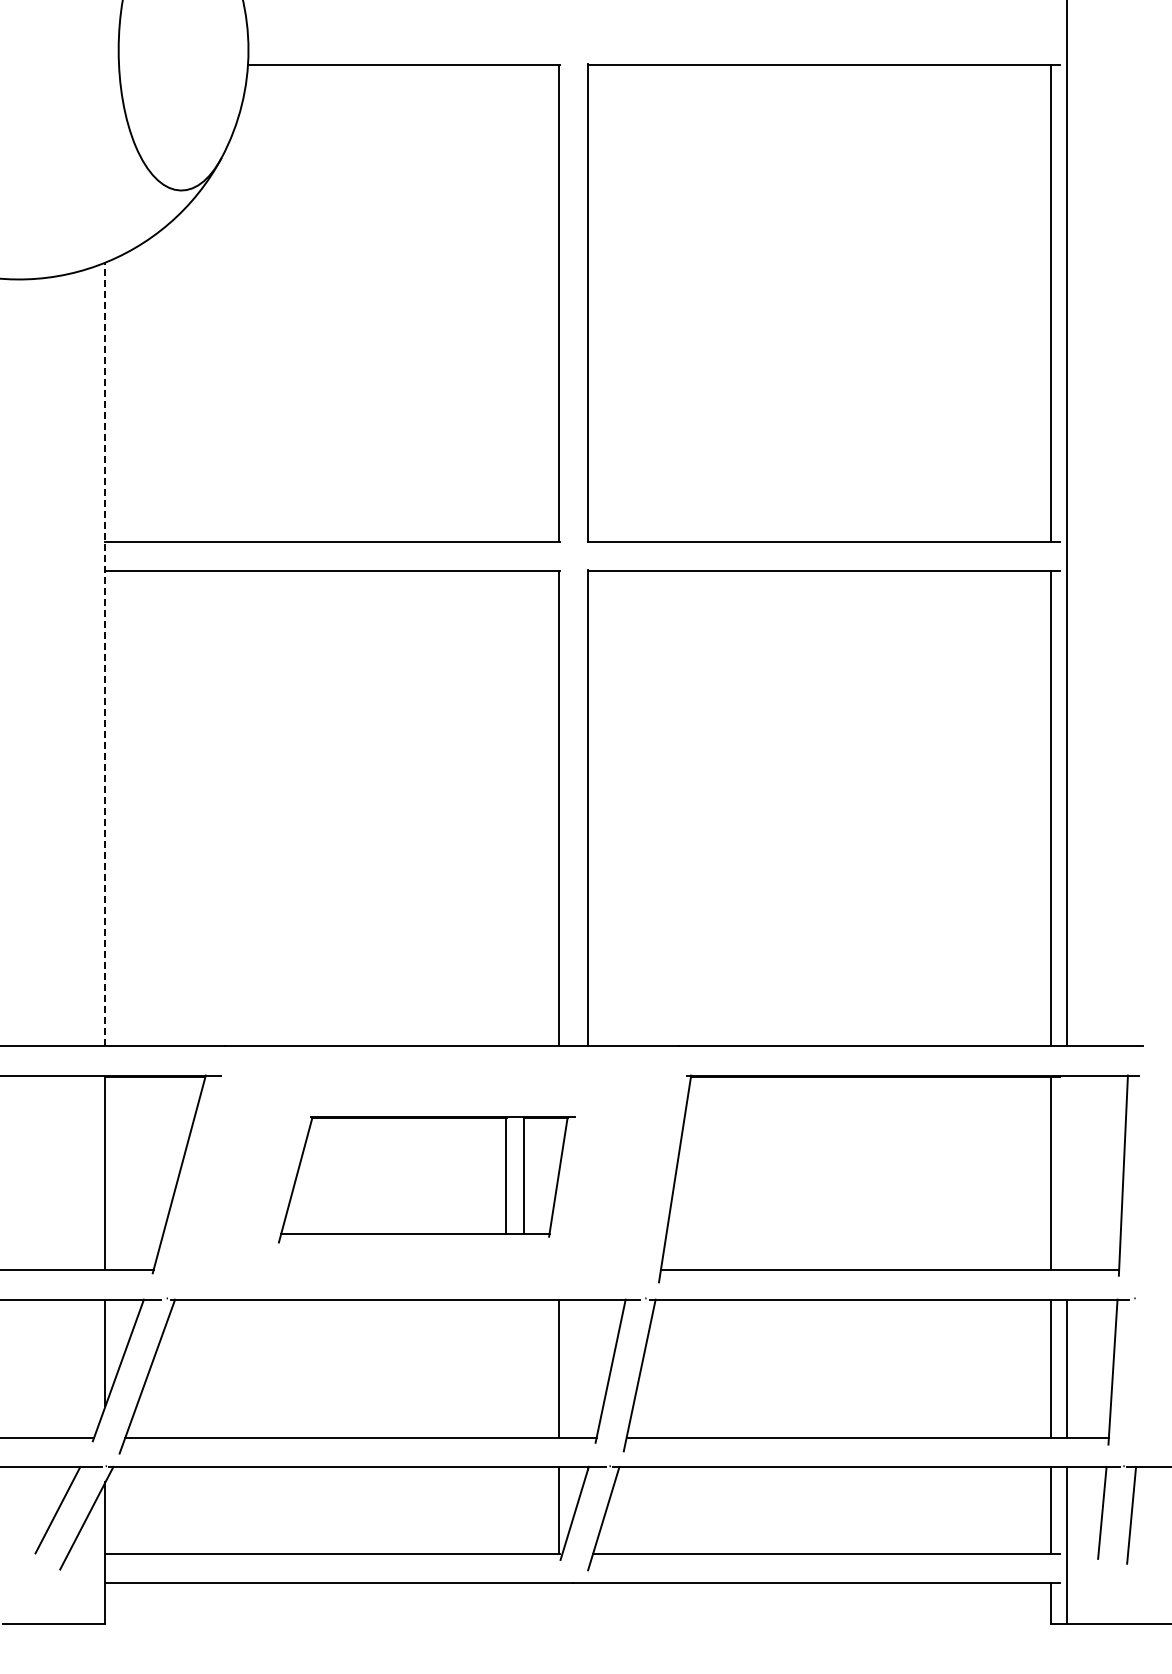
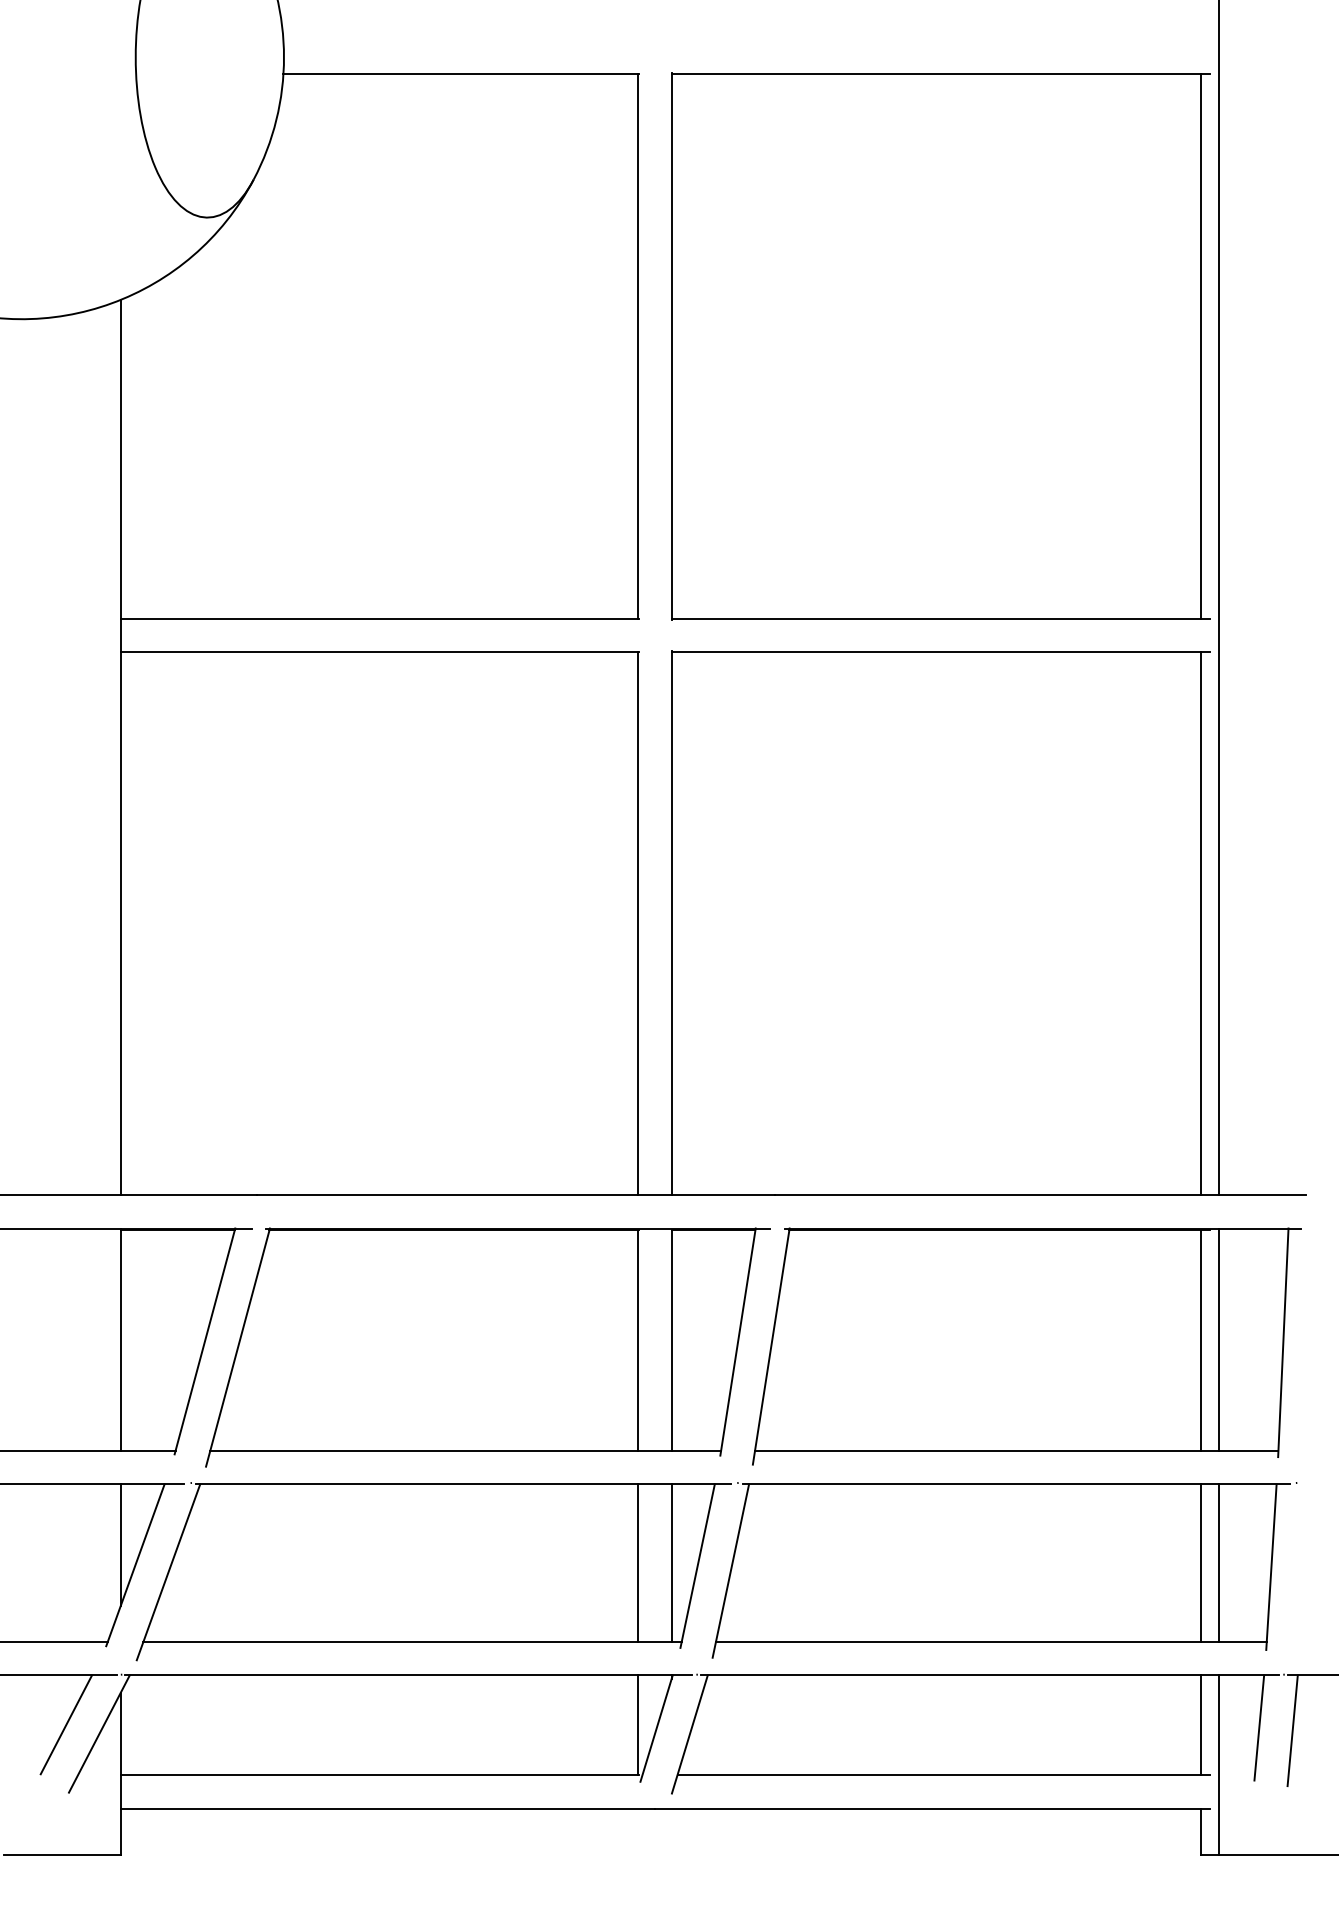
line: (105, 654) -> (120, 747), dashed -> solid
line: (1066, 1172) -> (1218, 1339), added
part: (426, 1179) -> (487, 1347), size x1.67
line: (587, 1368) -> (671, 1563), added

